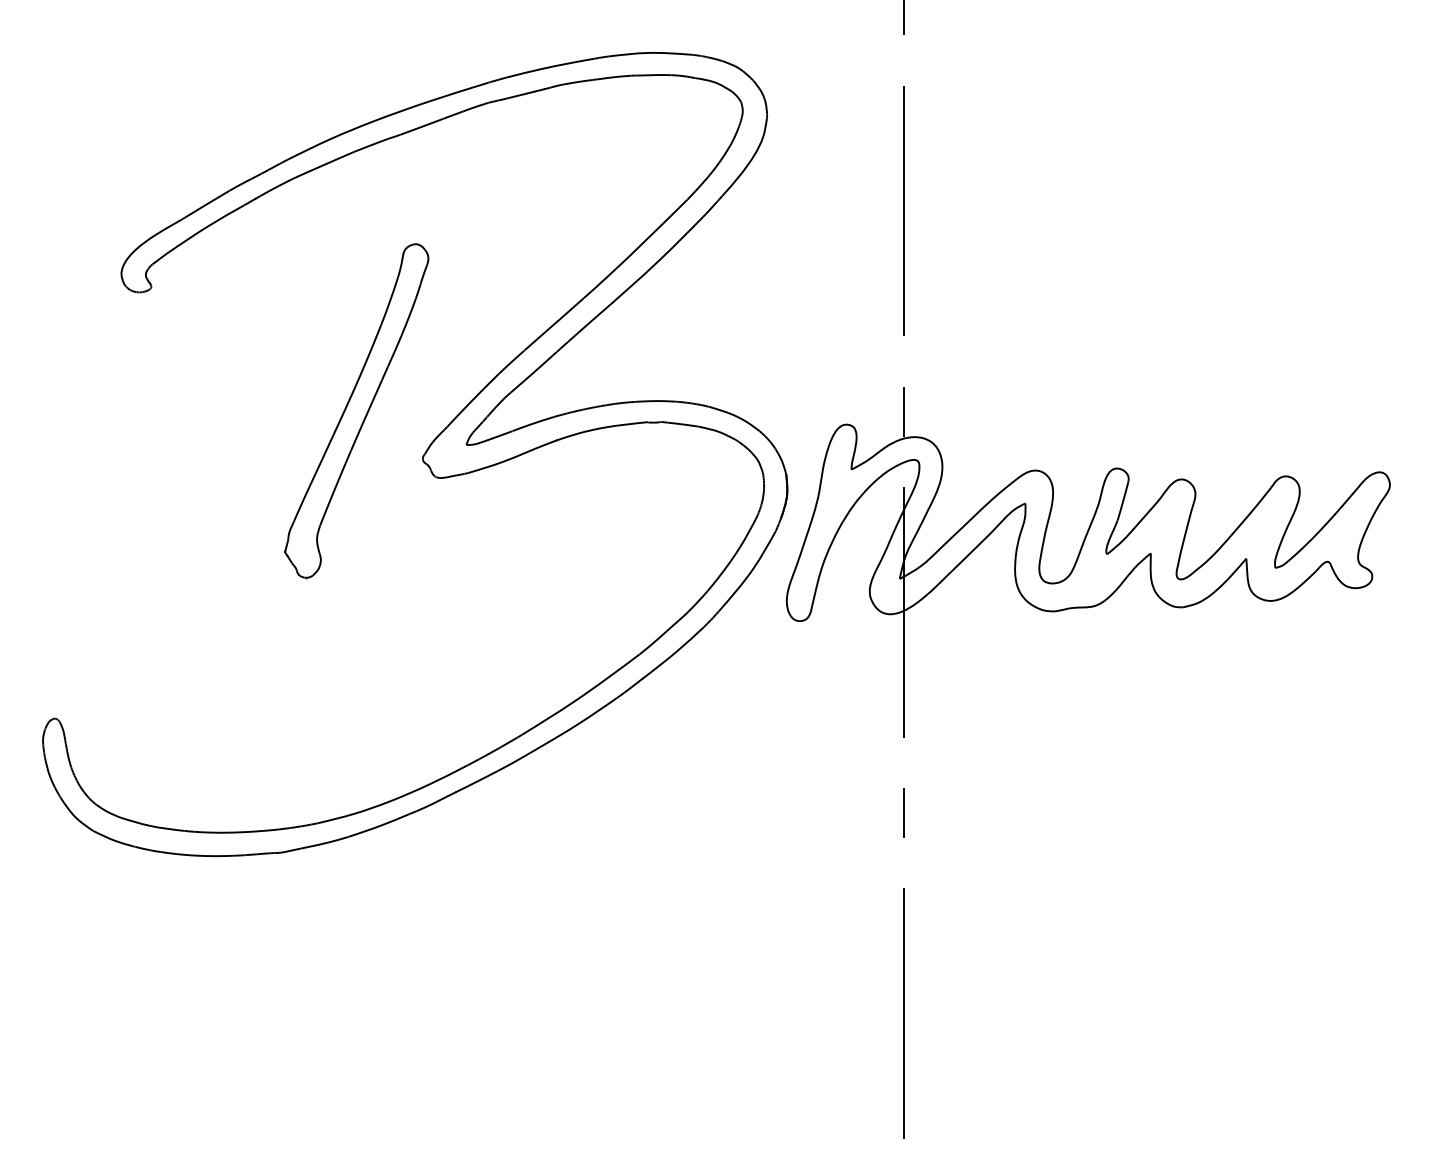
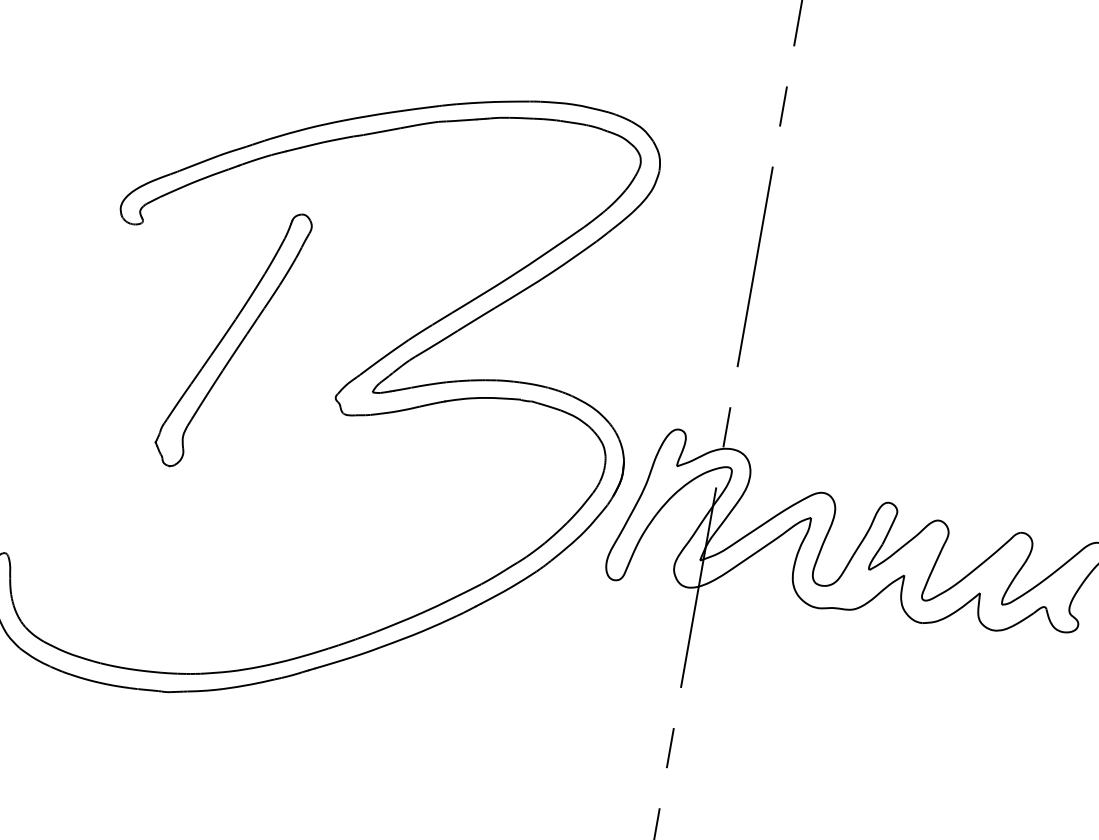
part: (356, 411) -> (232, 340), moved

